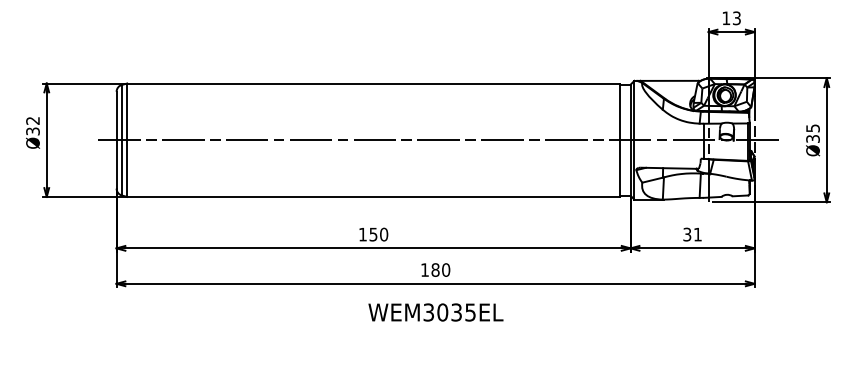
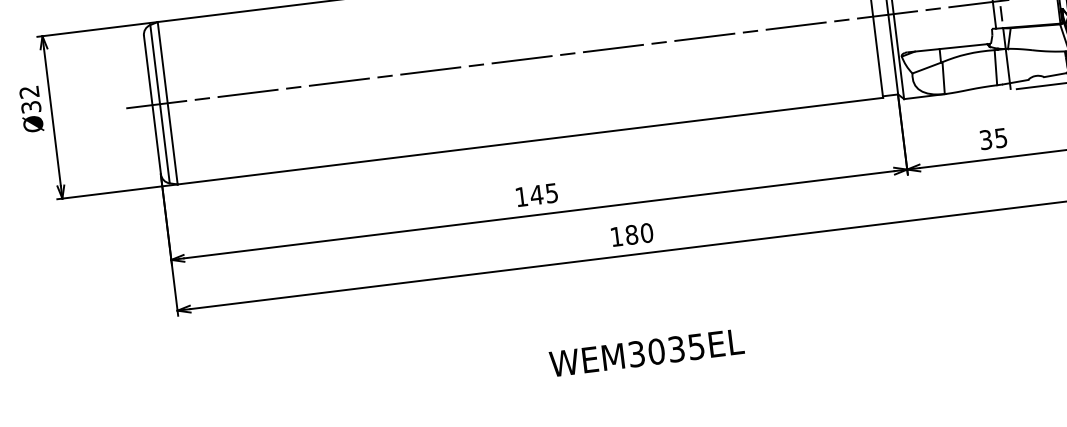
text: (378, 234) -> (543, 194), 150 -> 145
text: (697, 234) -> (1000, 137), 31 -> 35
text: (435, 312) -> (646, 352), moved

